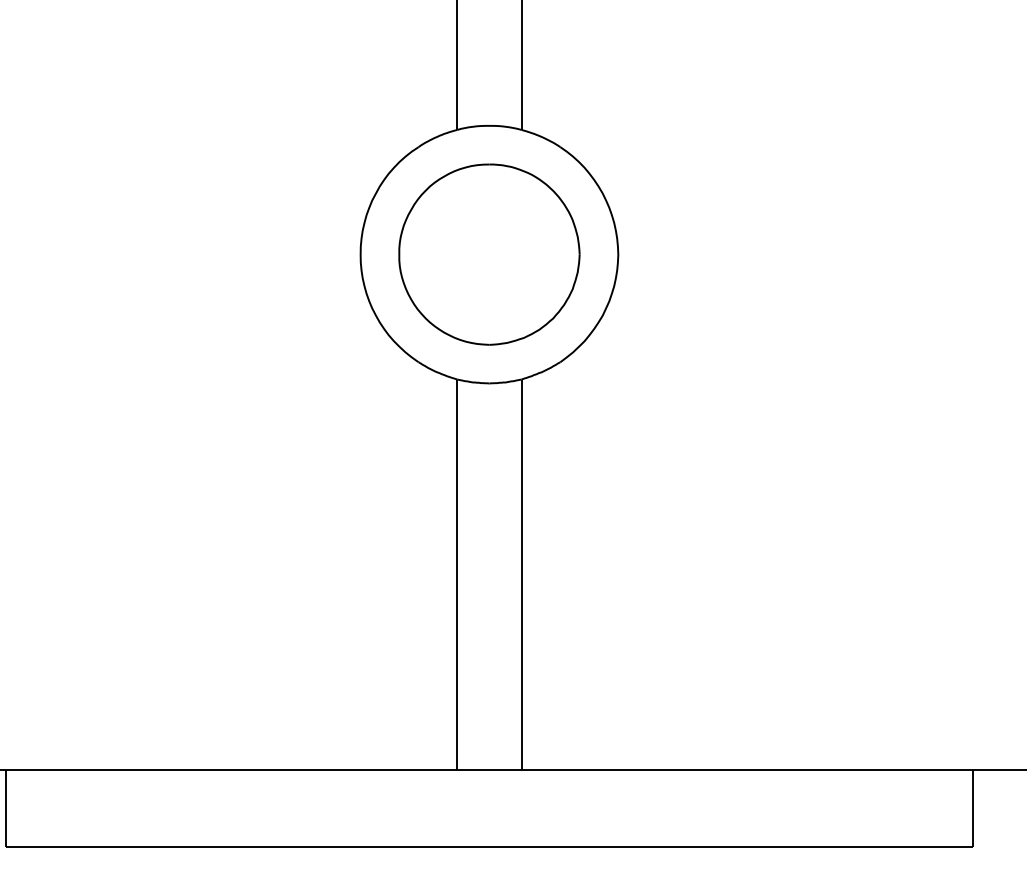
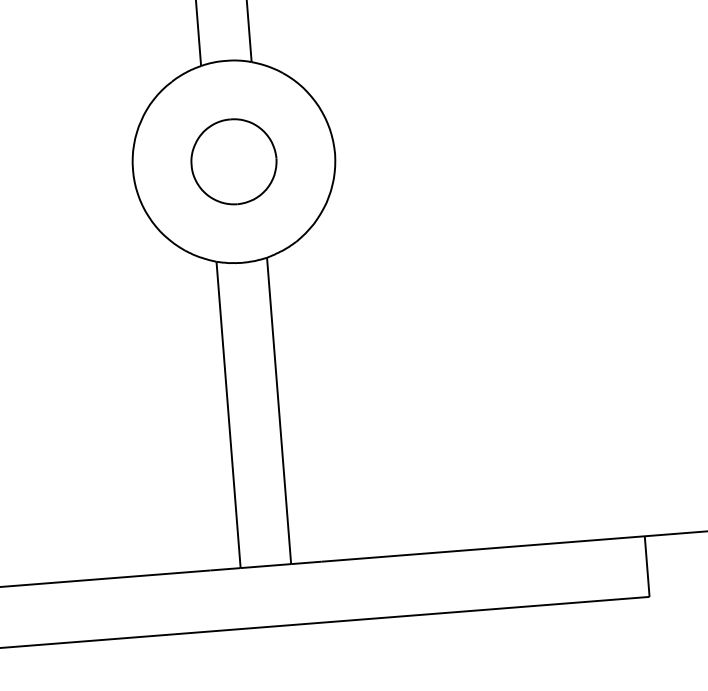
part: (489, 254) -> (234, 161), size x0.6

